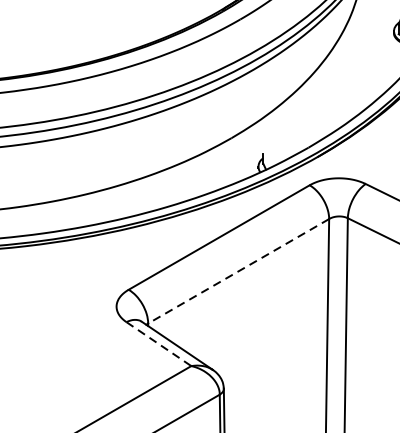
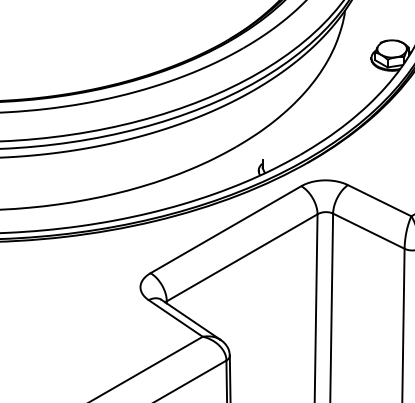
line: (237, 272) -> (241, 258), dashed -> solid
line: (158, 344) -> (175, 318), dashed -> solid

